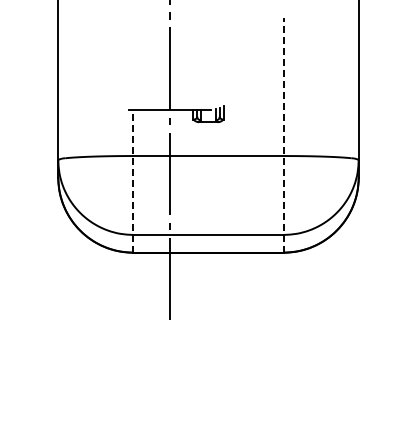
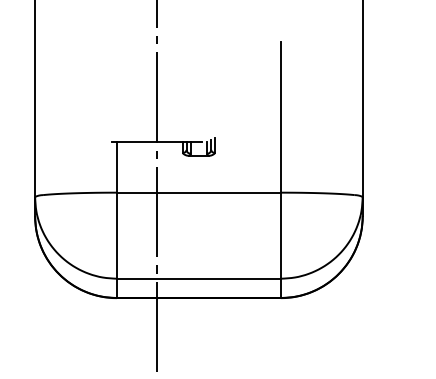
line: (283, 135) -> (280, 170), dashed -> solid
line: (133, 181) -> (117, 220), dashed -> solid

